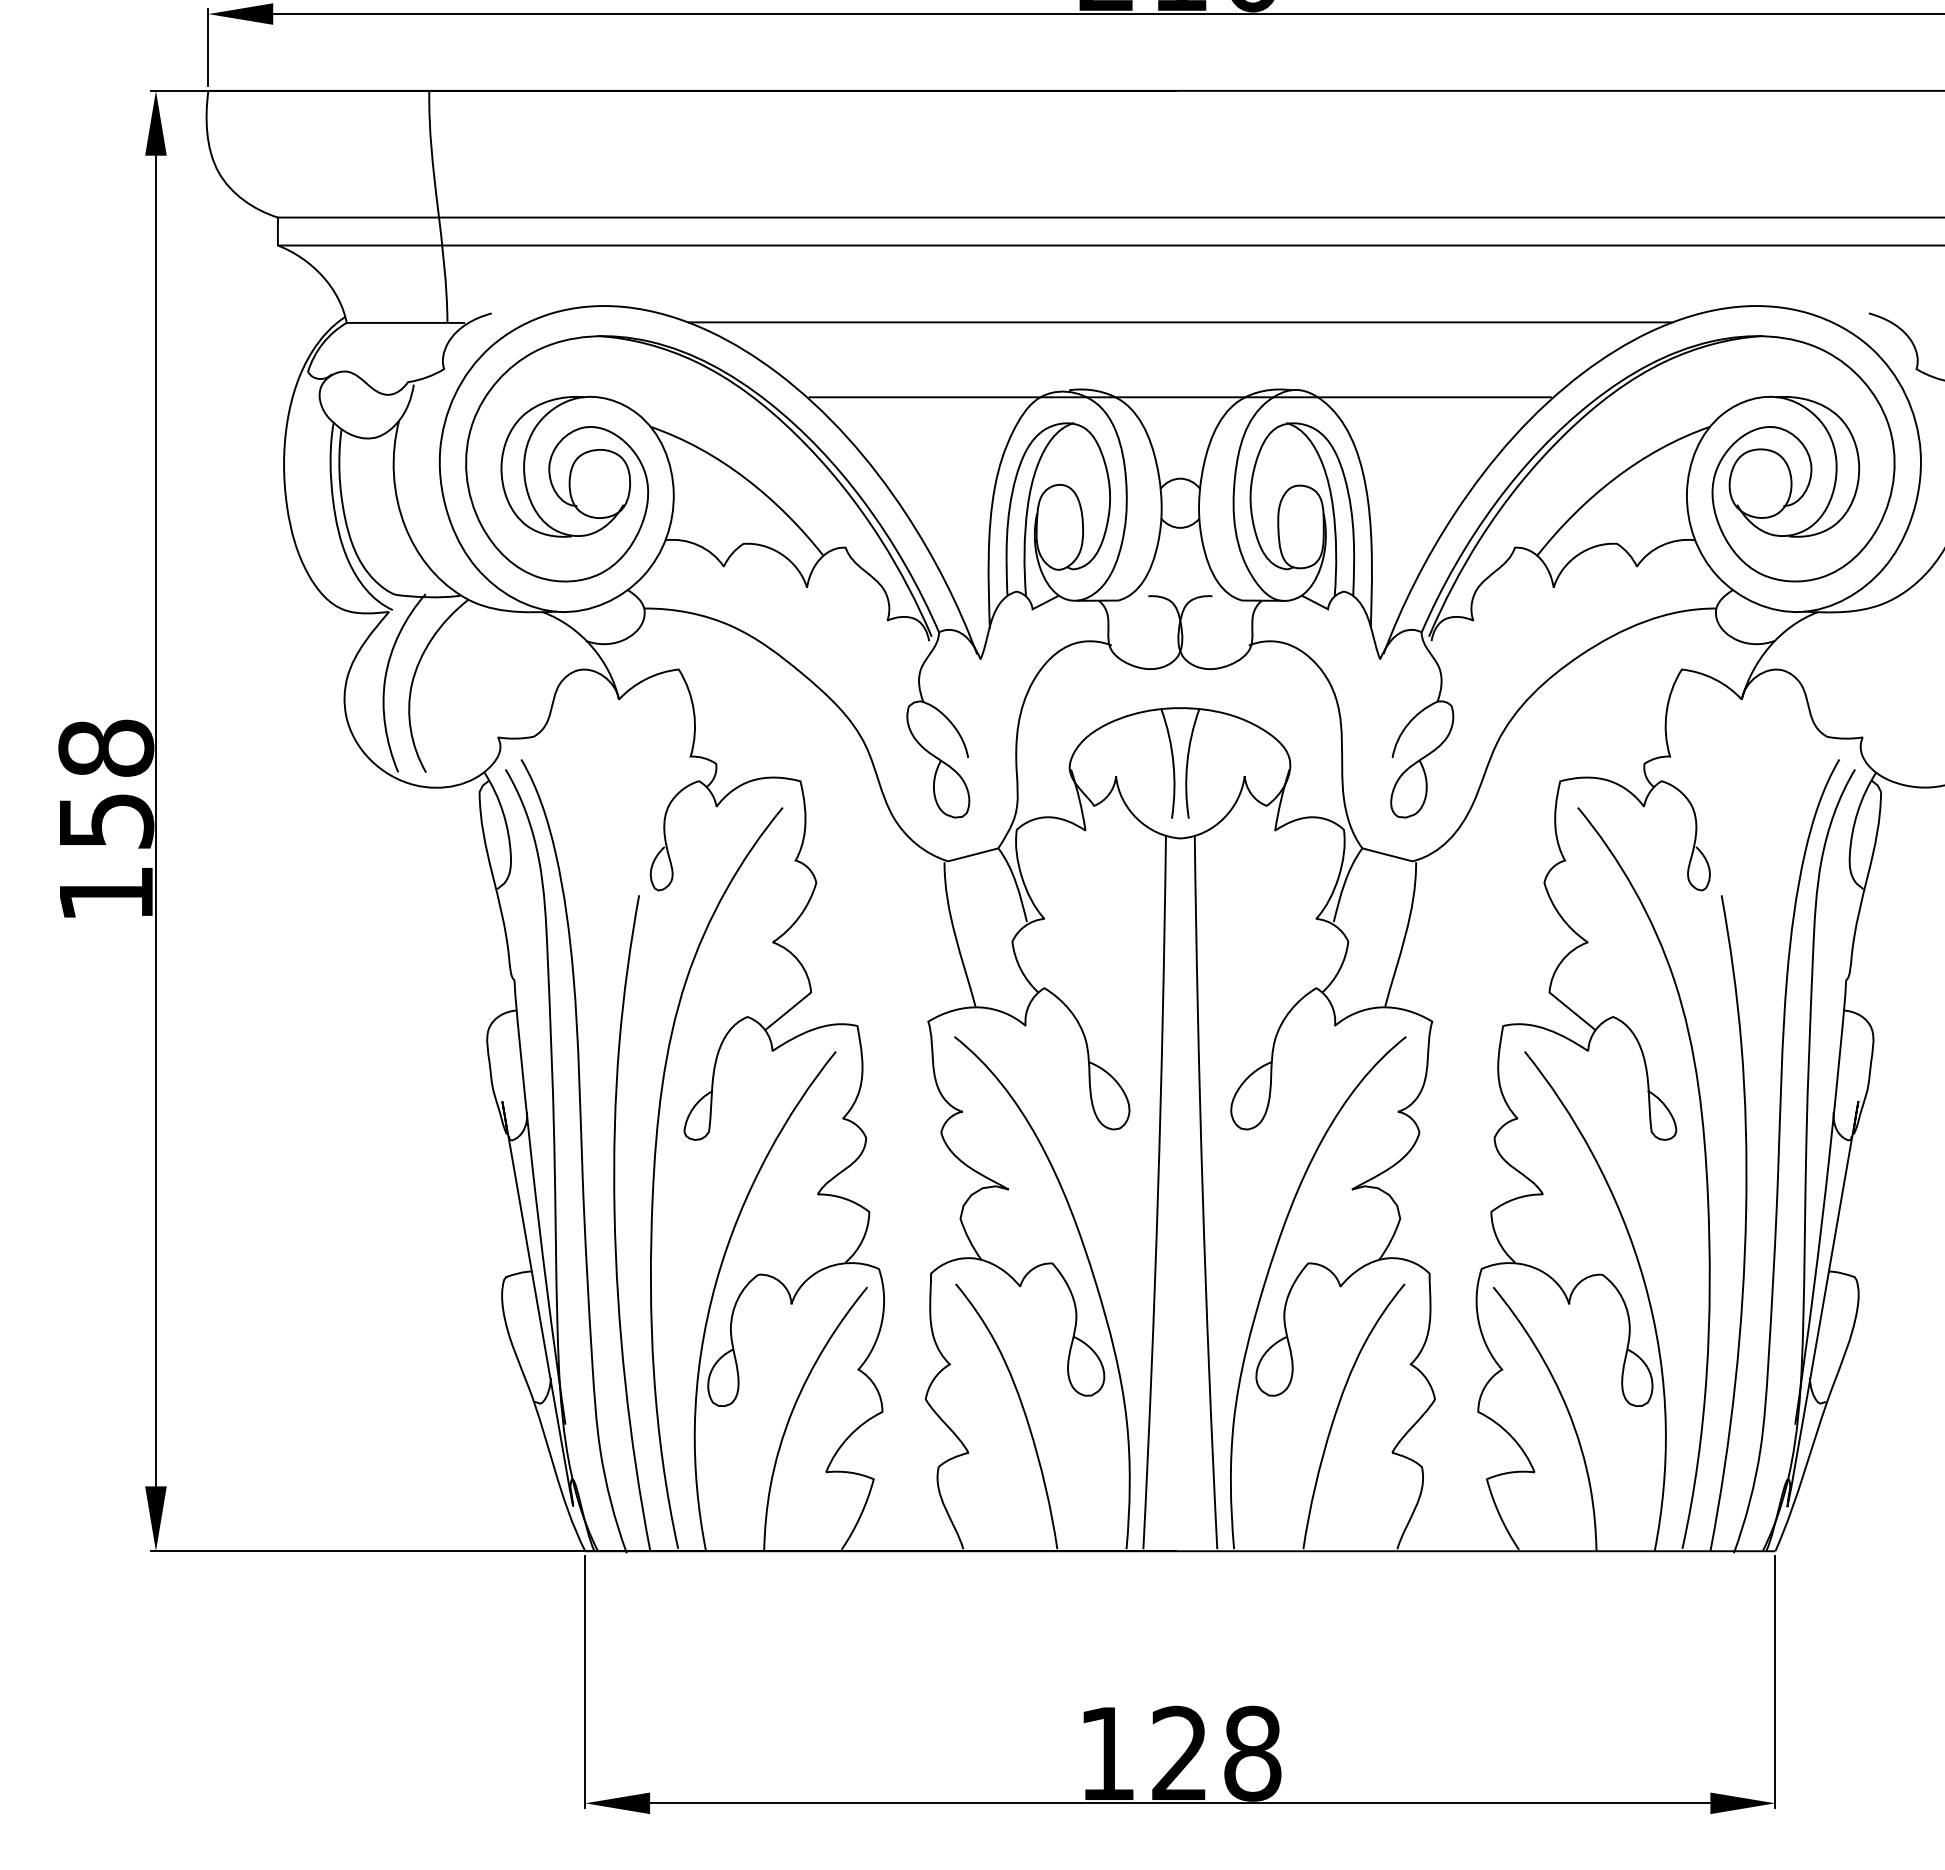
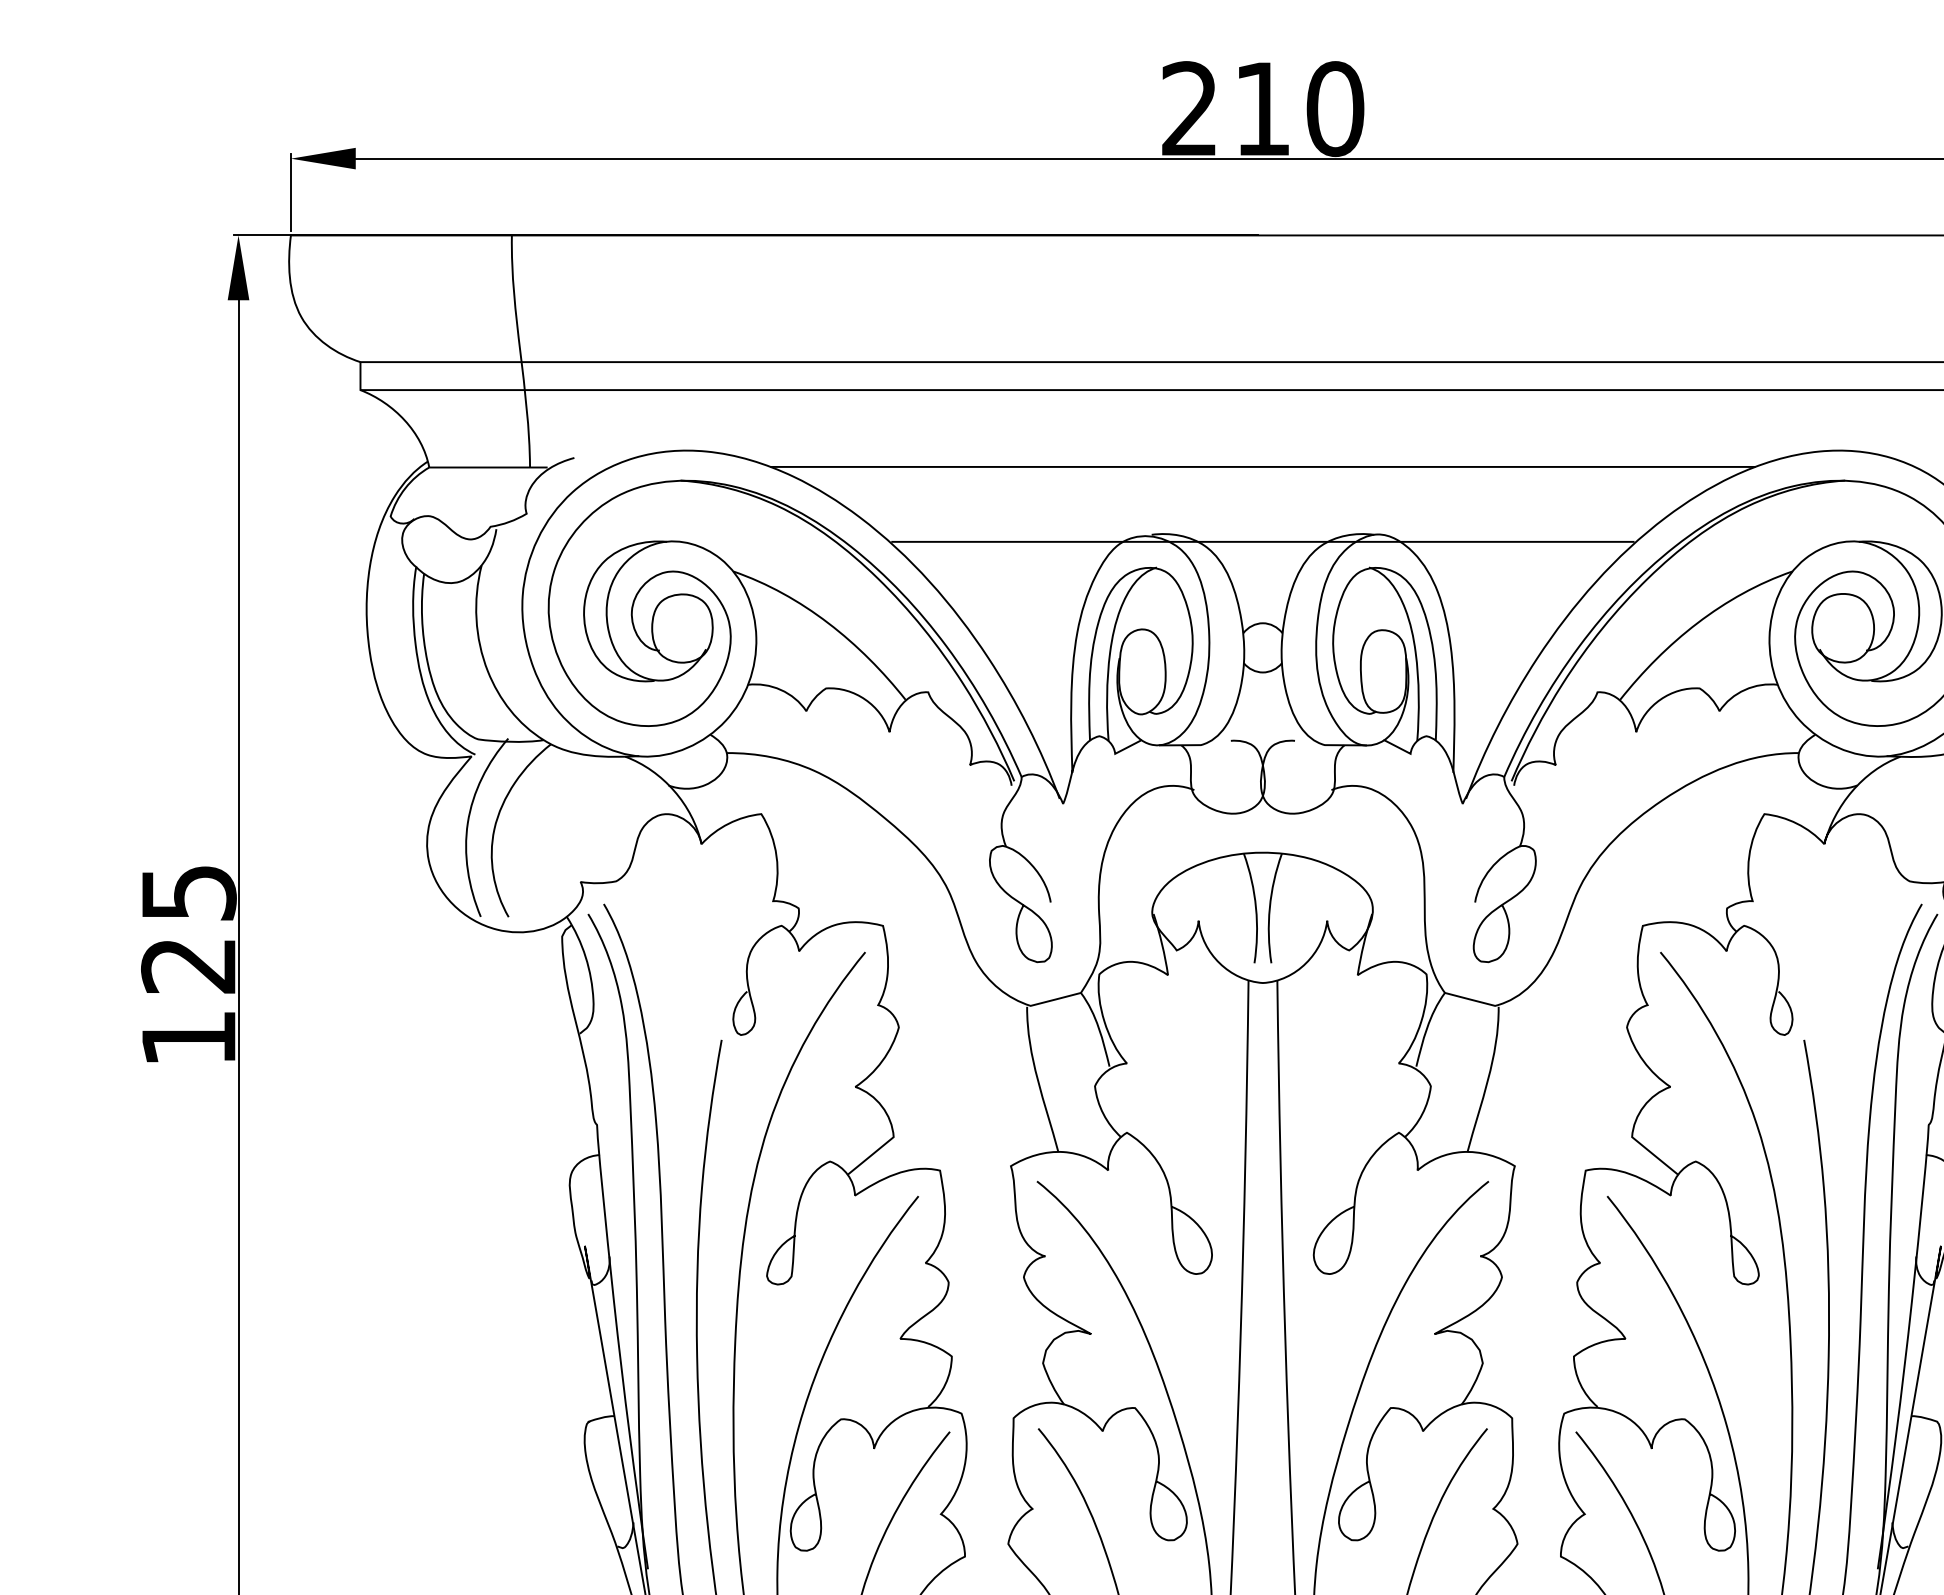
text: (106, 783) -> (189, 928), 158 -> 125

